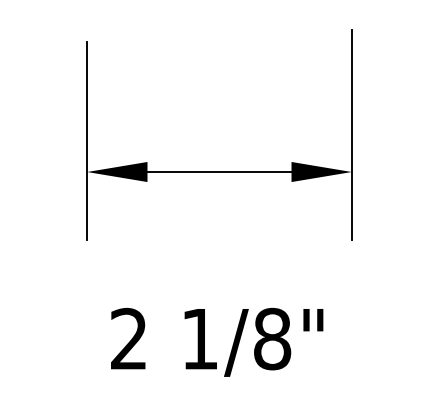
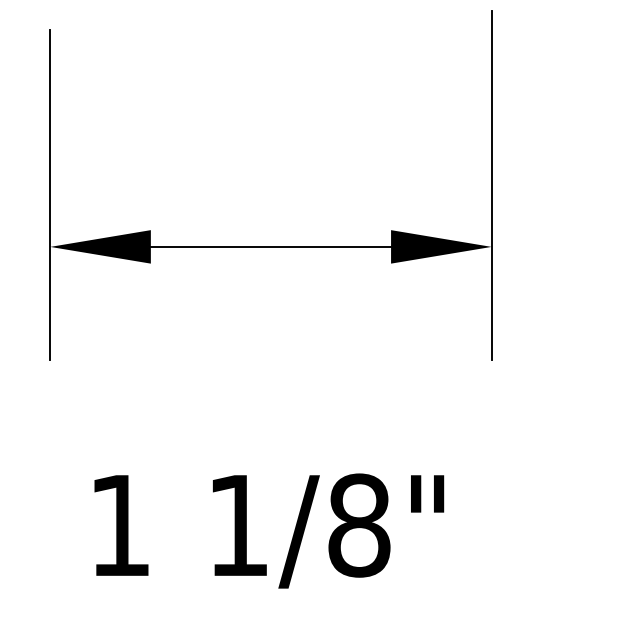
text: (128, 338) -> (119, 524), 2 -> 1

